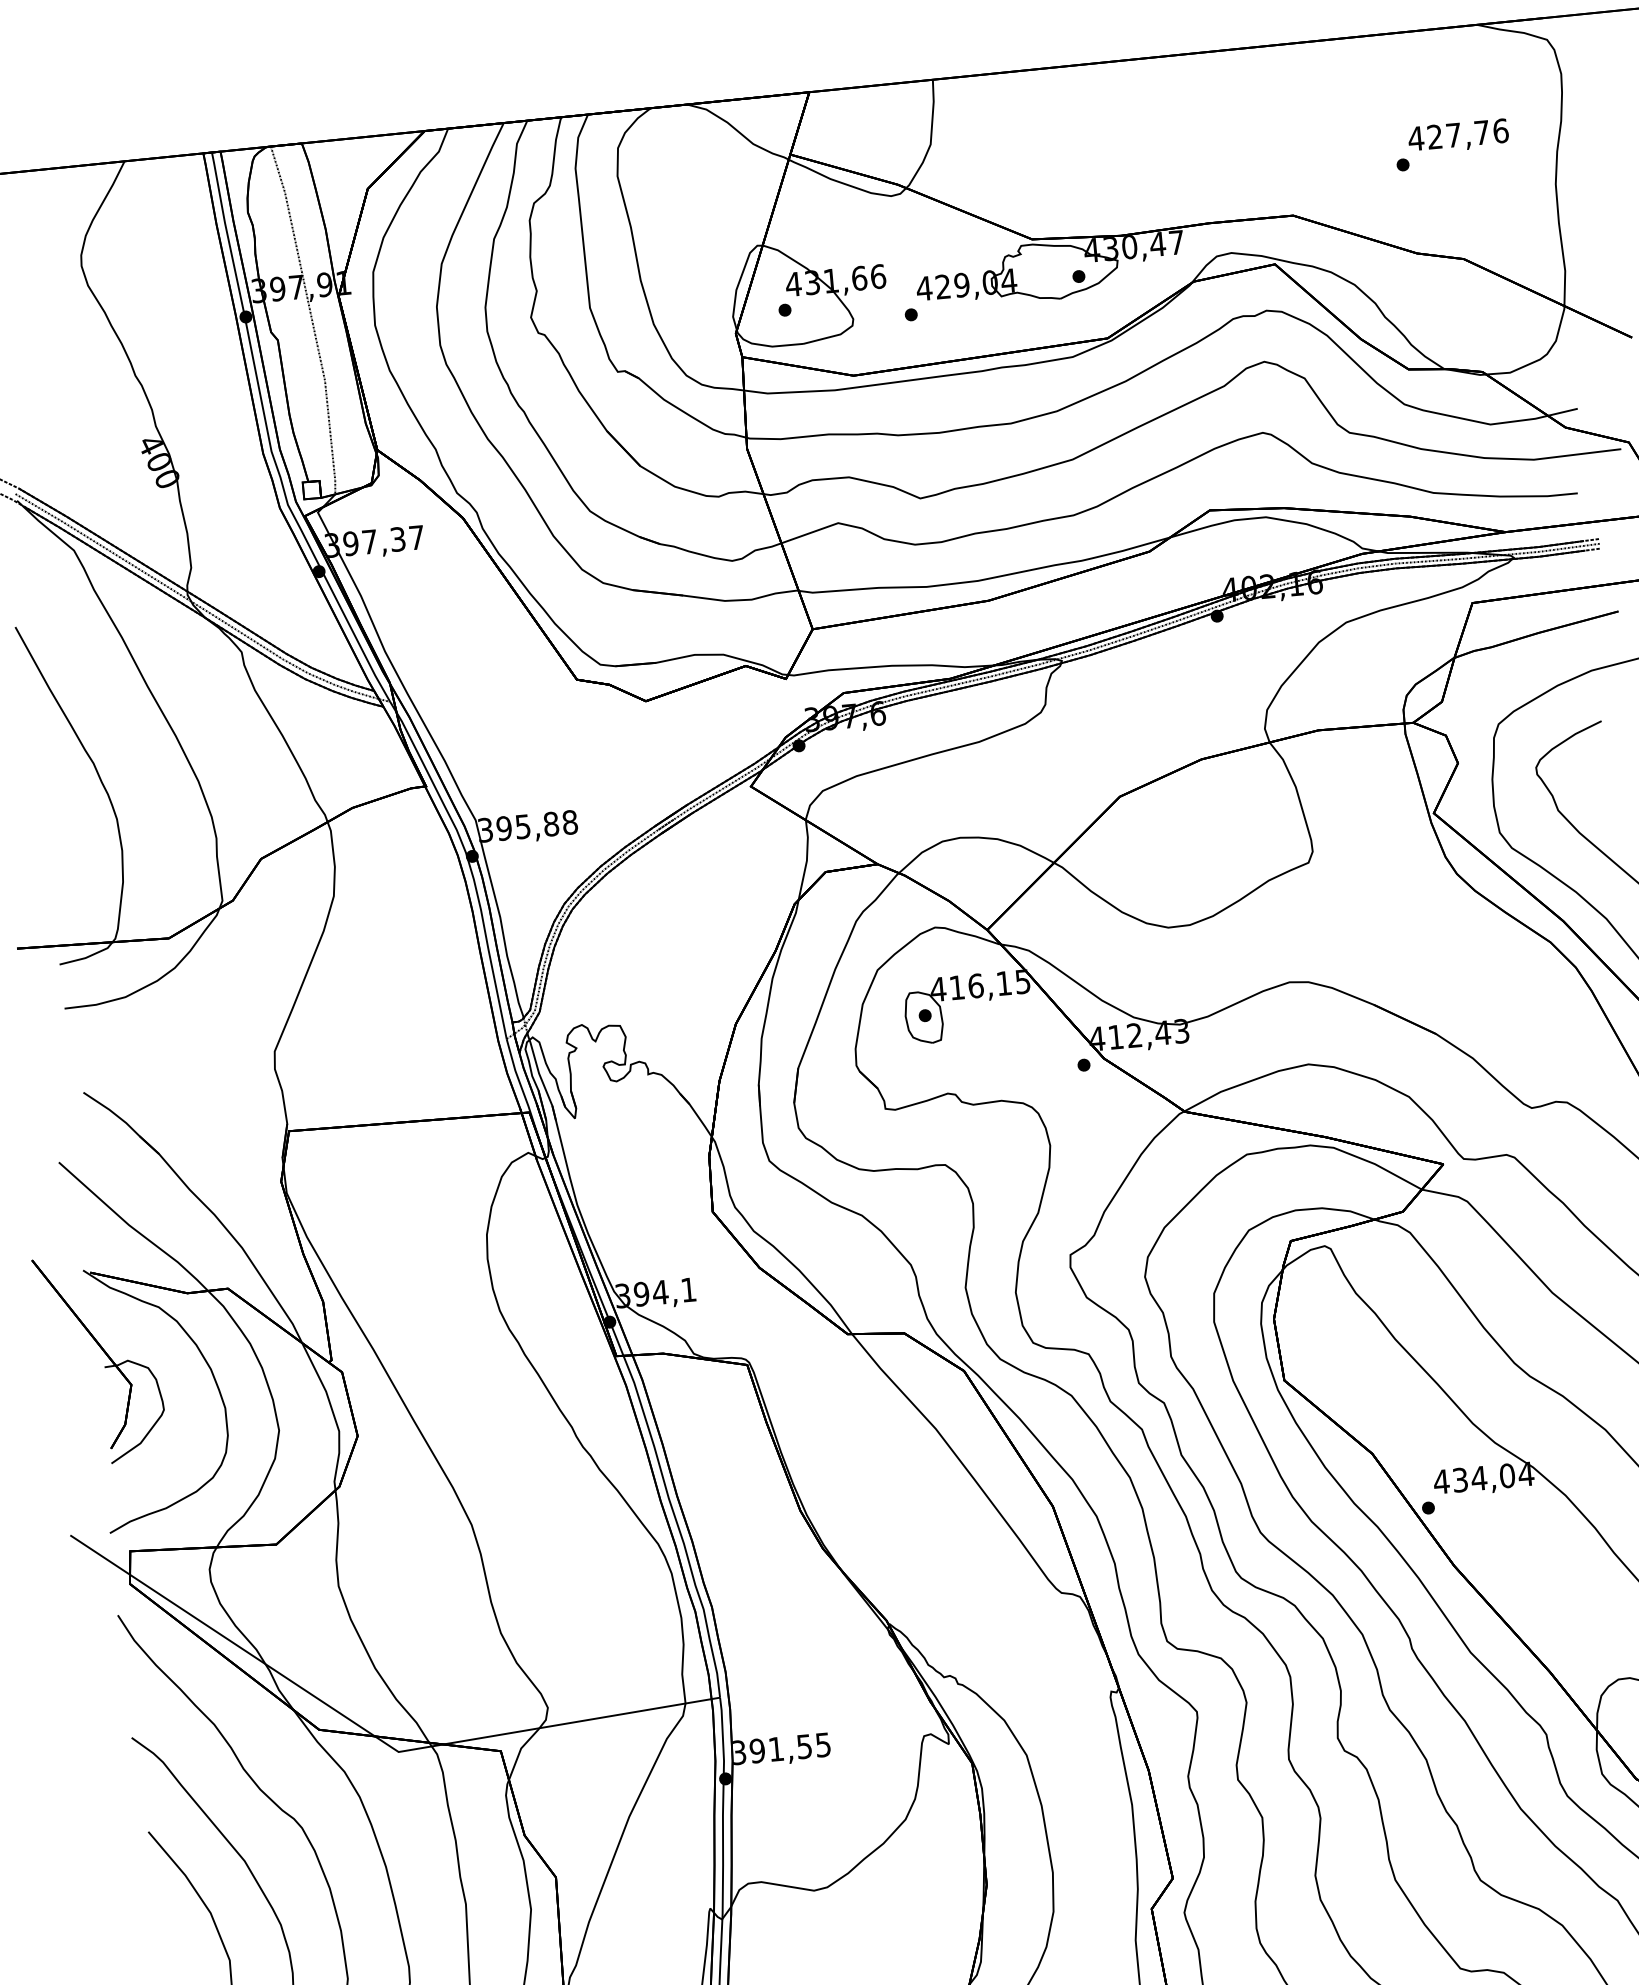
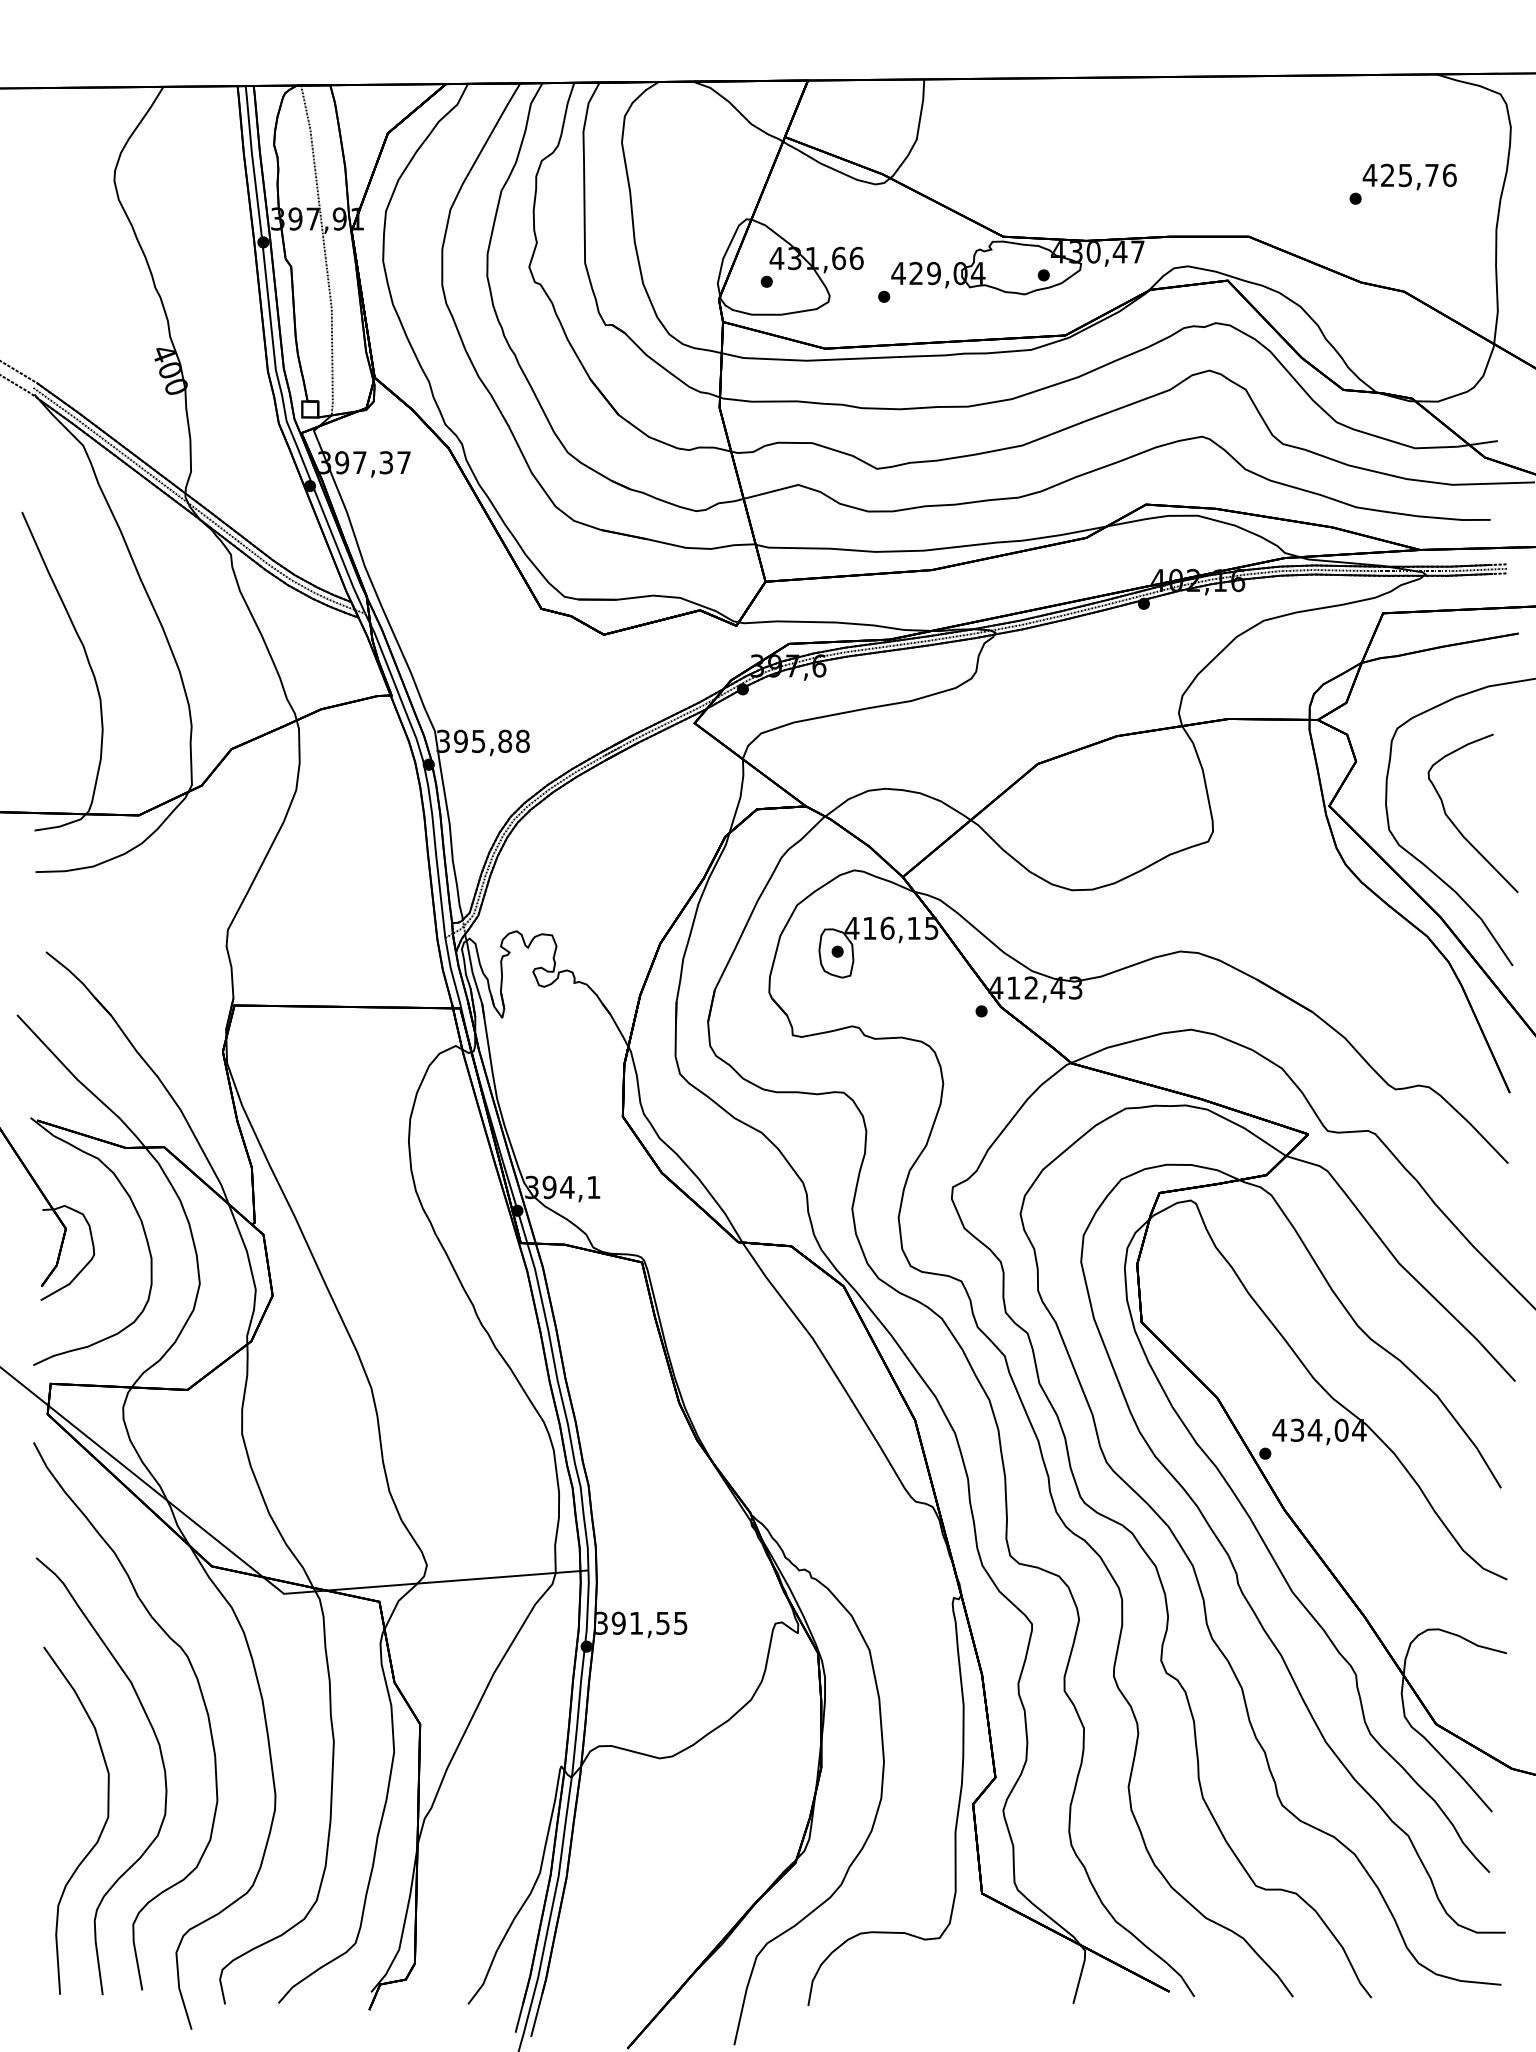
text: (1452, 135) -> (1404, 175), 427,76 -> 425,76

